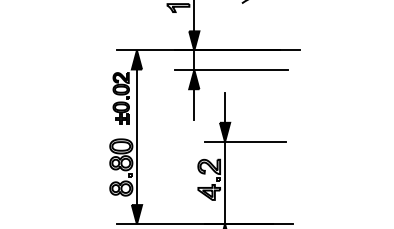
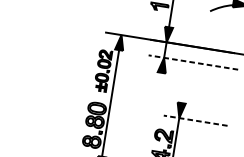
line: (231, 70) -> (193, 62), solid -> dashed
line: (194, 104) -> (159, 84), removed
line: (225, 107) -> (183, 91), removed
line: (245, 141) -> (195, 120), solid -> dashed

